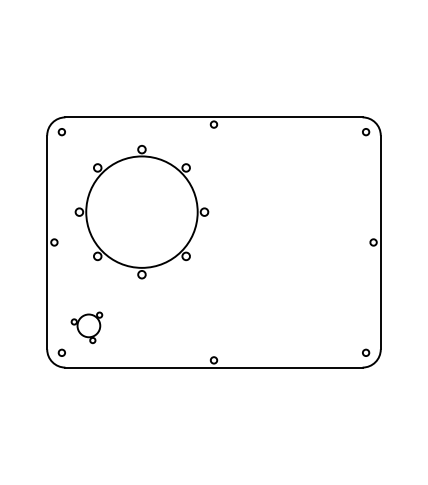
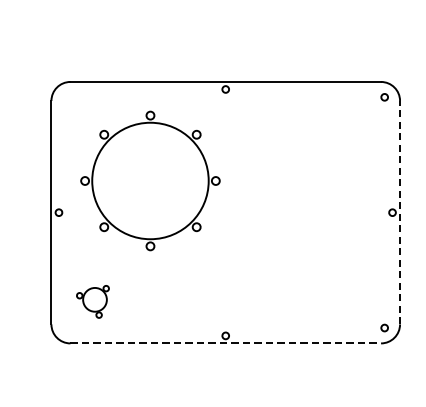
circle: (61, 132) -> (66, 97), removed
line: (380, 242) -> (399, 212), solid -> dashed
circle: (61, 352) -> (66, 327), removed
line: (214, 367) -> (226, 343), solid -> dashed

